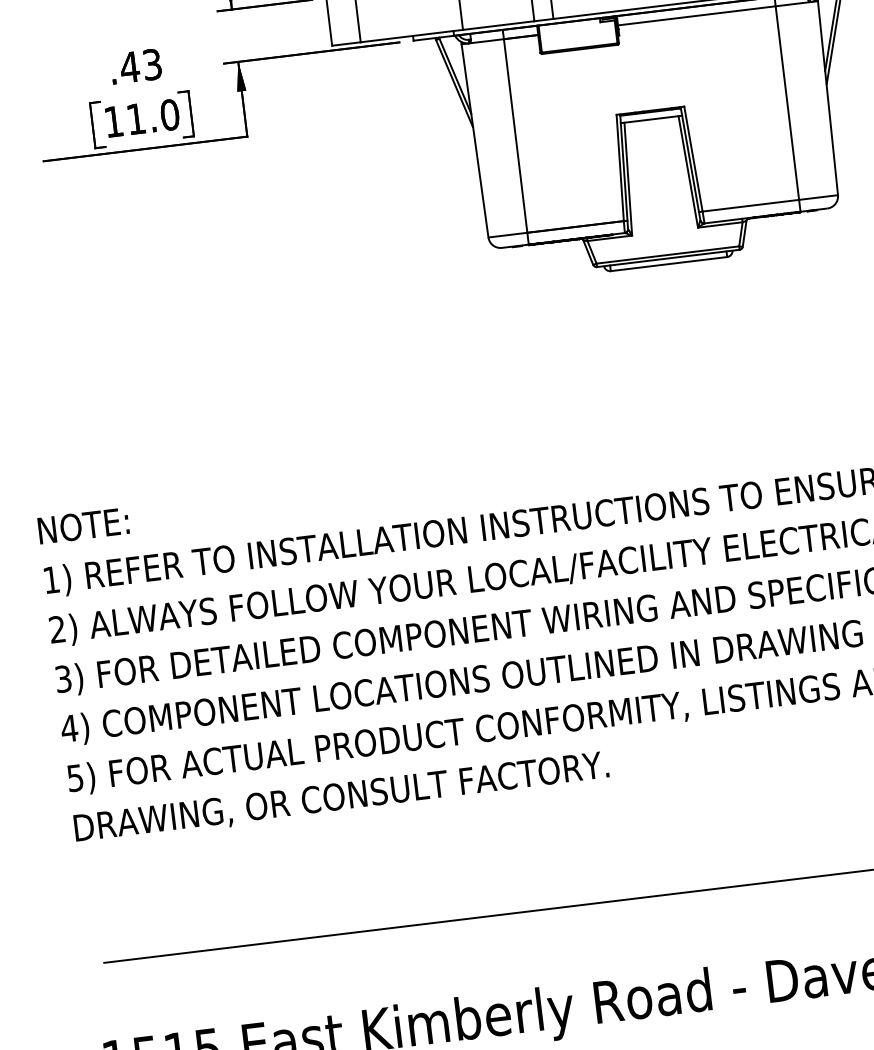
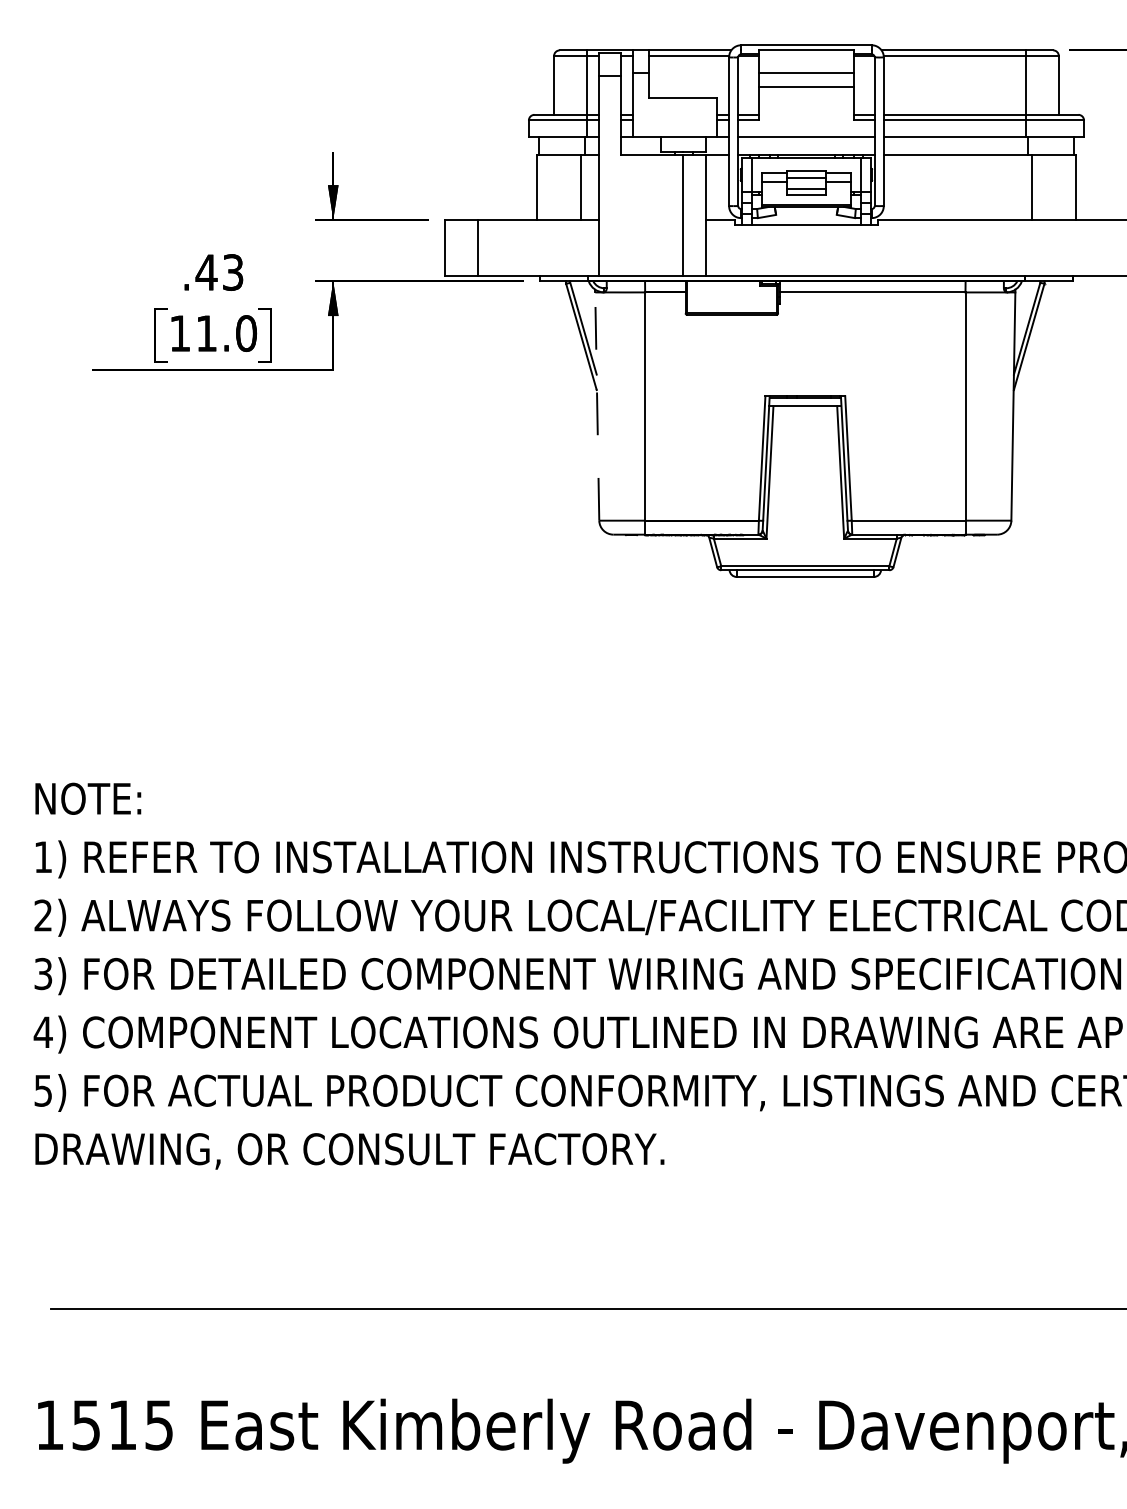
line: (475, 140) -> (597, 406), solid -> dashed

